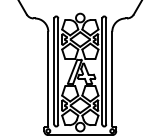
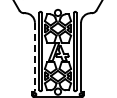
line: (47, 79) -> (34, 57), solid -> dashed

